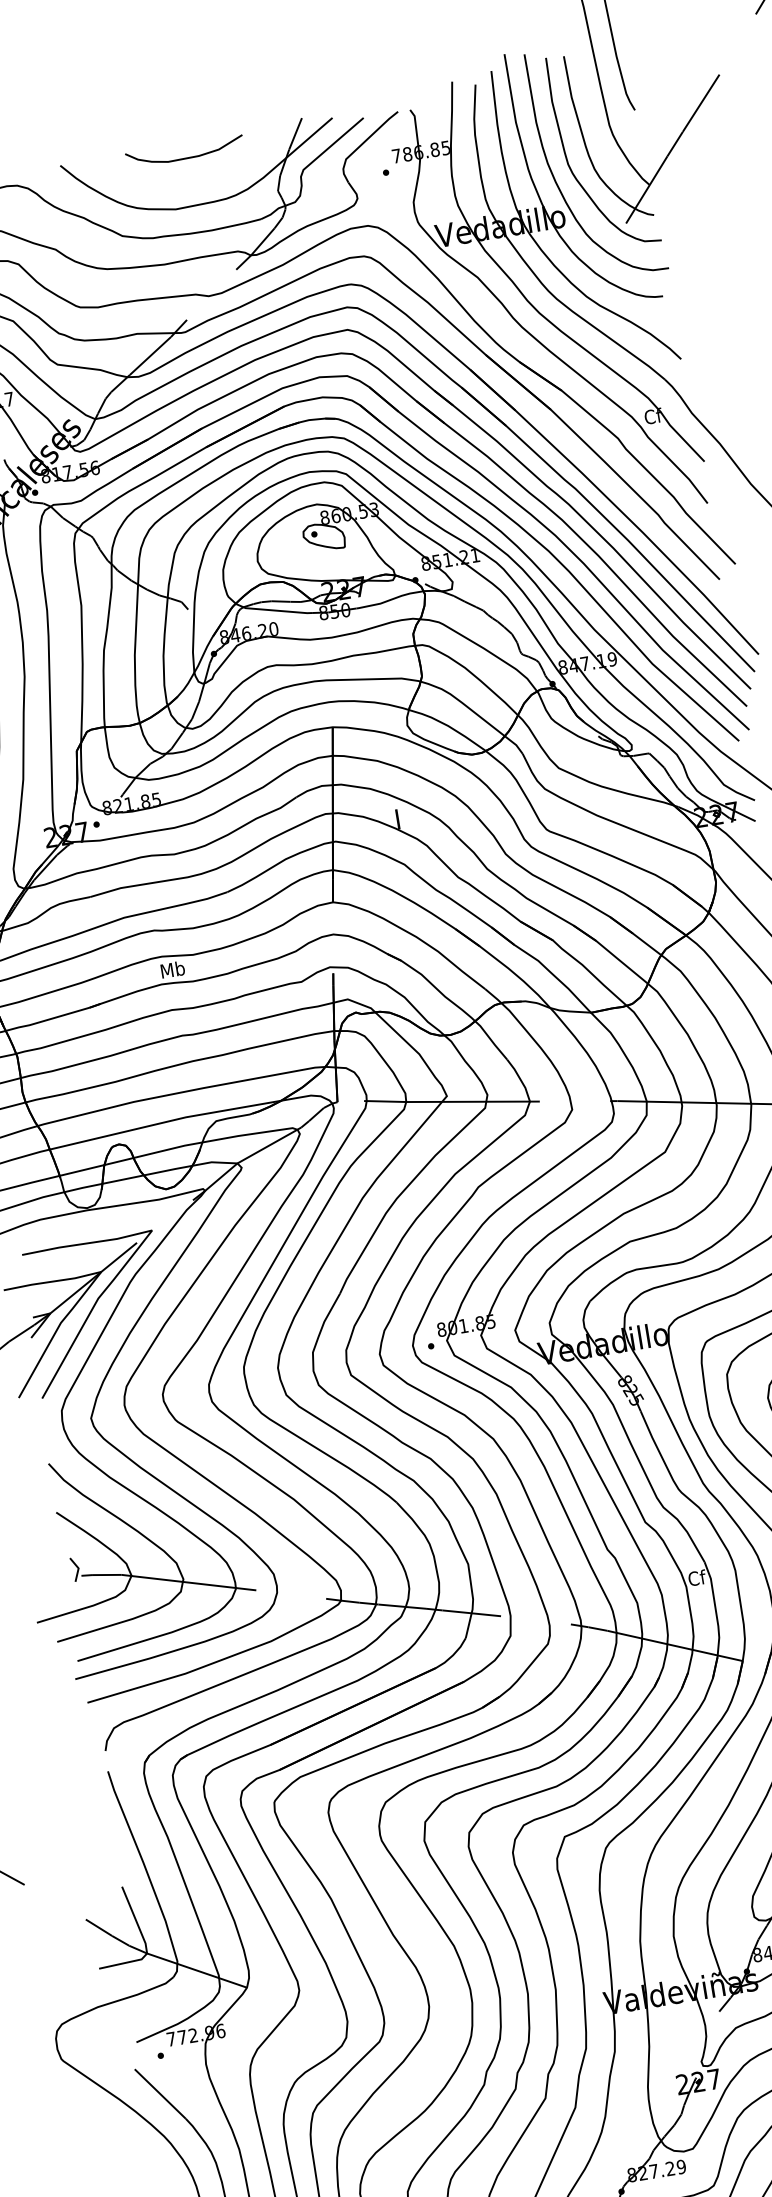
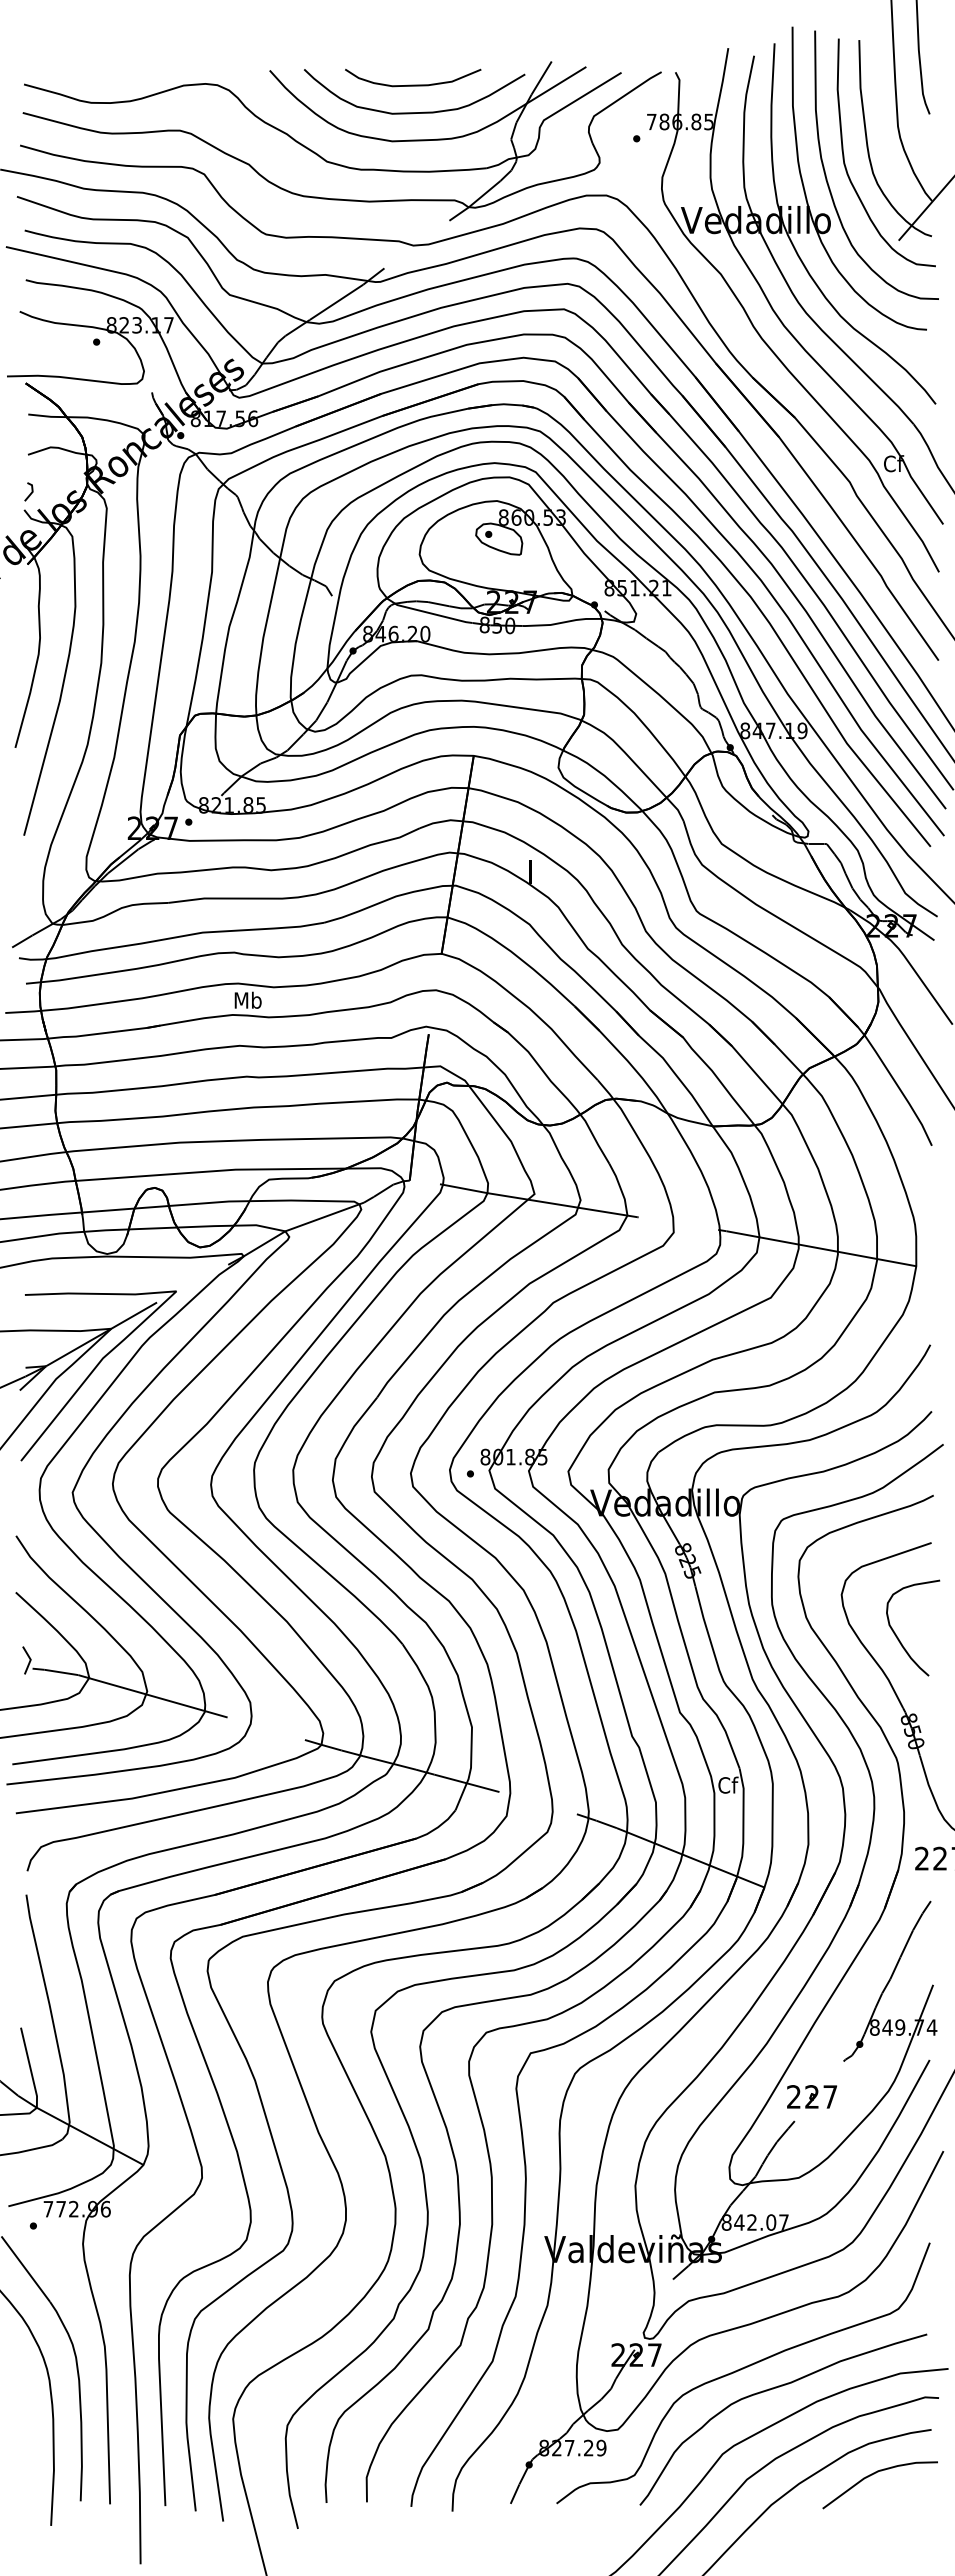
curve: (190, 181) -> (414, 112), added

